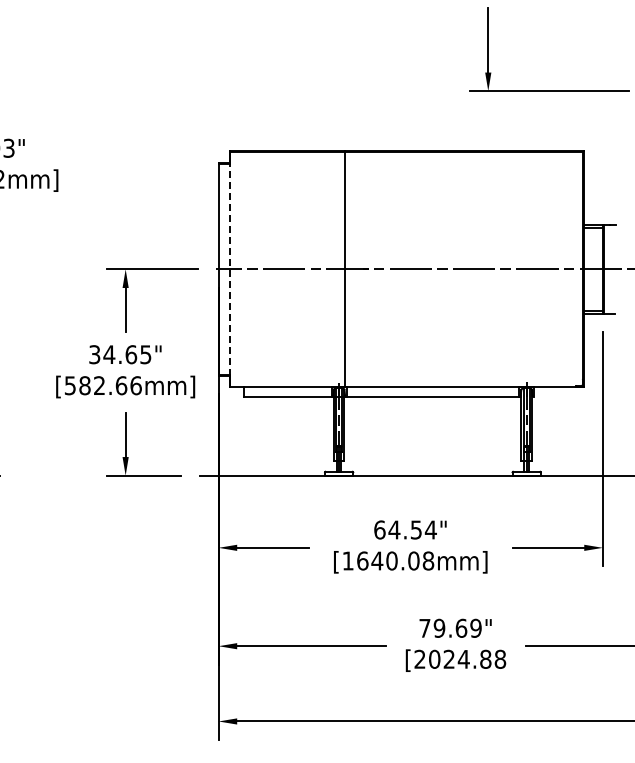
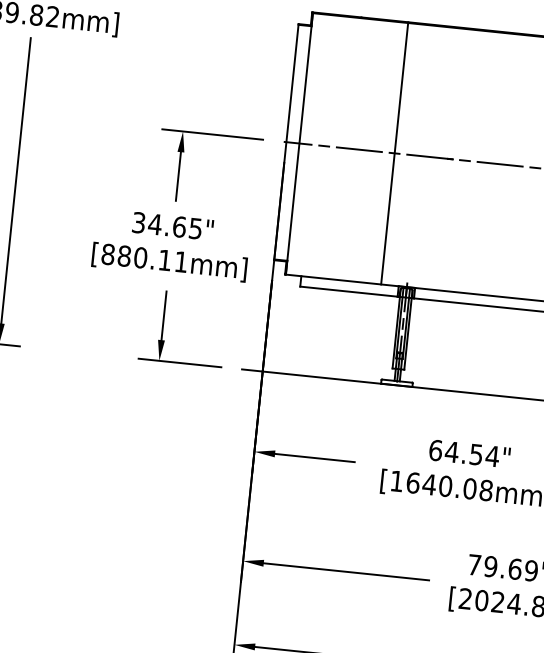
line: (230, 269) -> (299, 143), dashed -> solid
line: (344, 269) -> (394, 153), moved
text: (102, 385) -> (143, 257), [582.66mm] -> [880.11mm]

